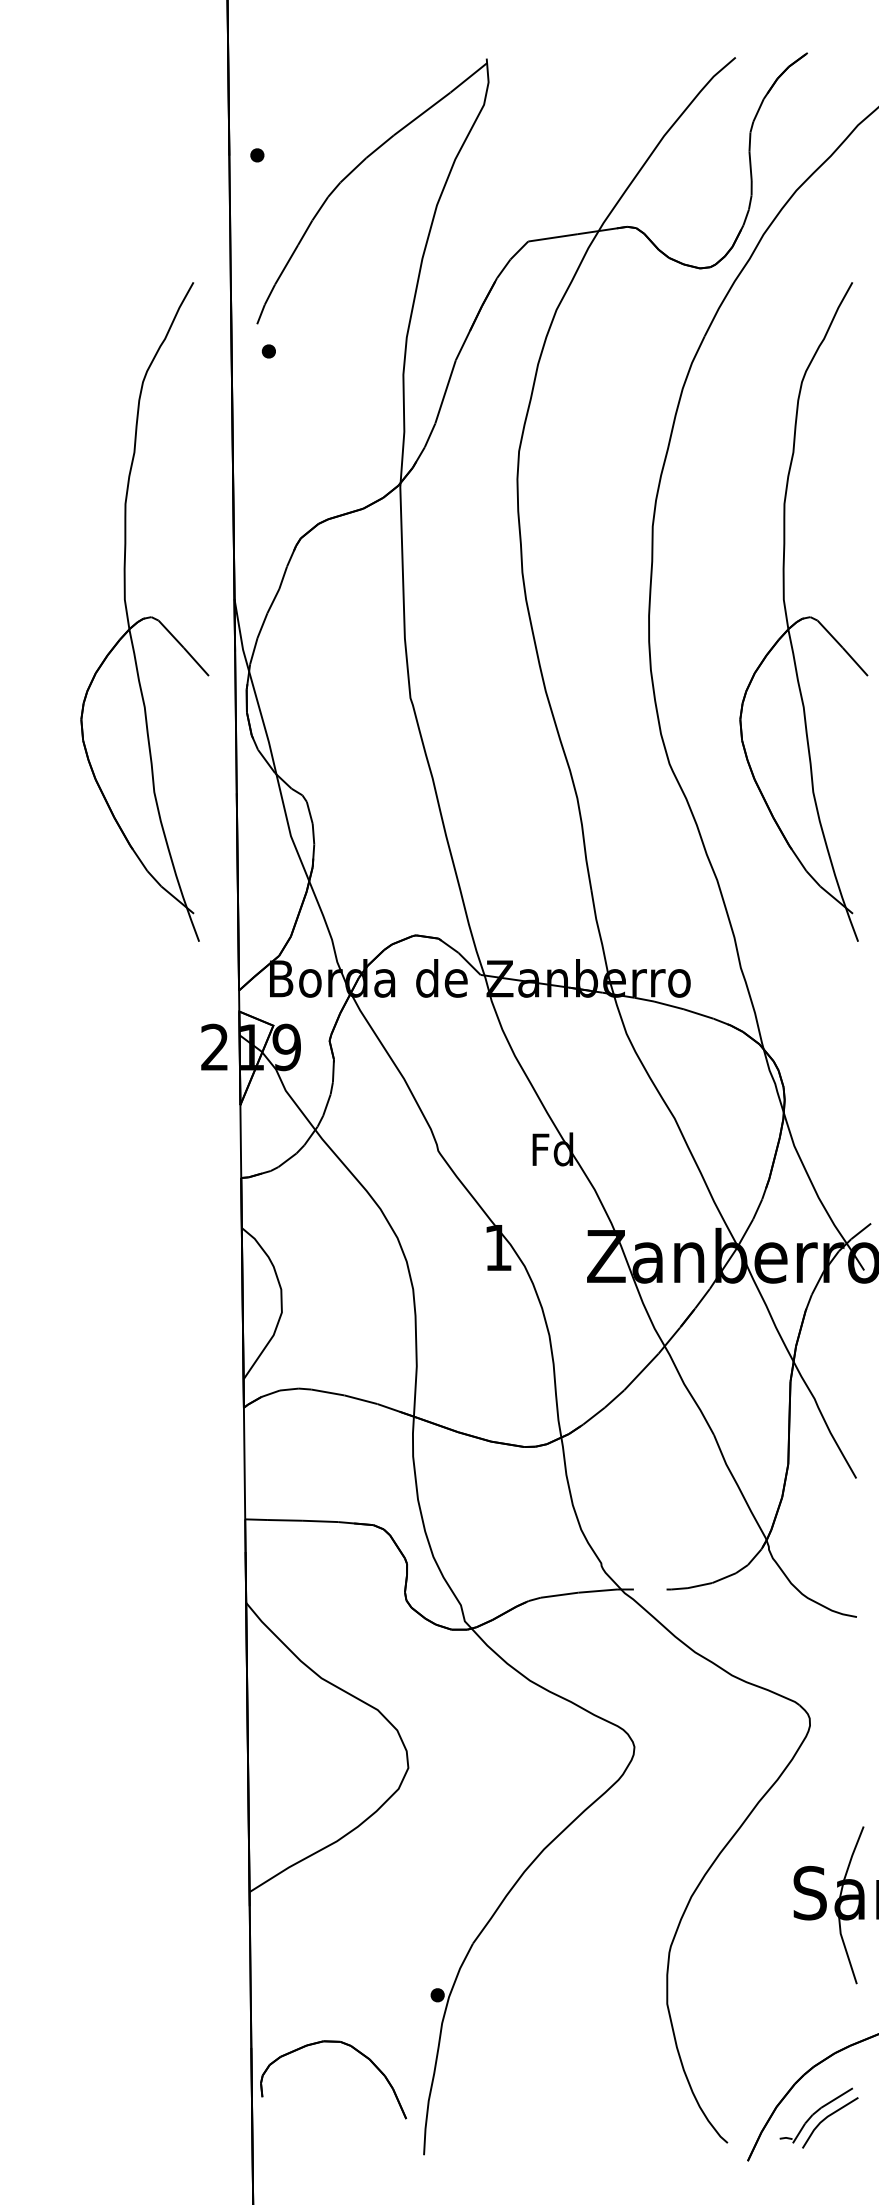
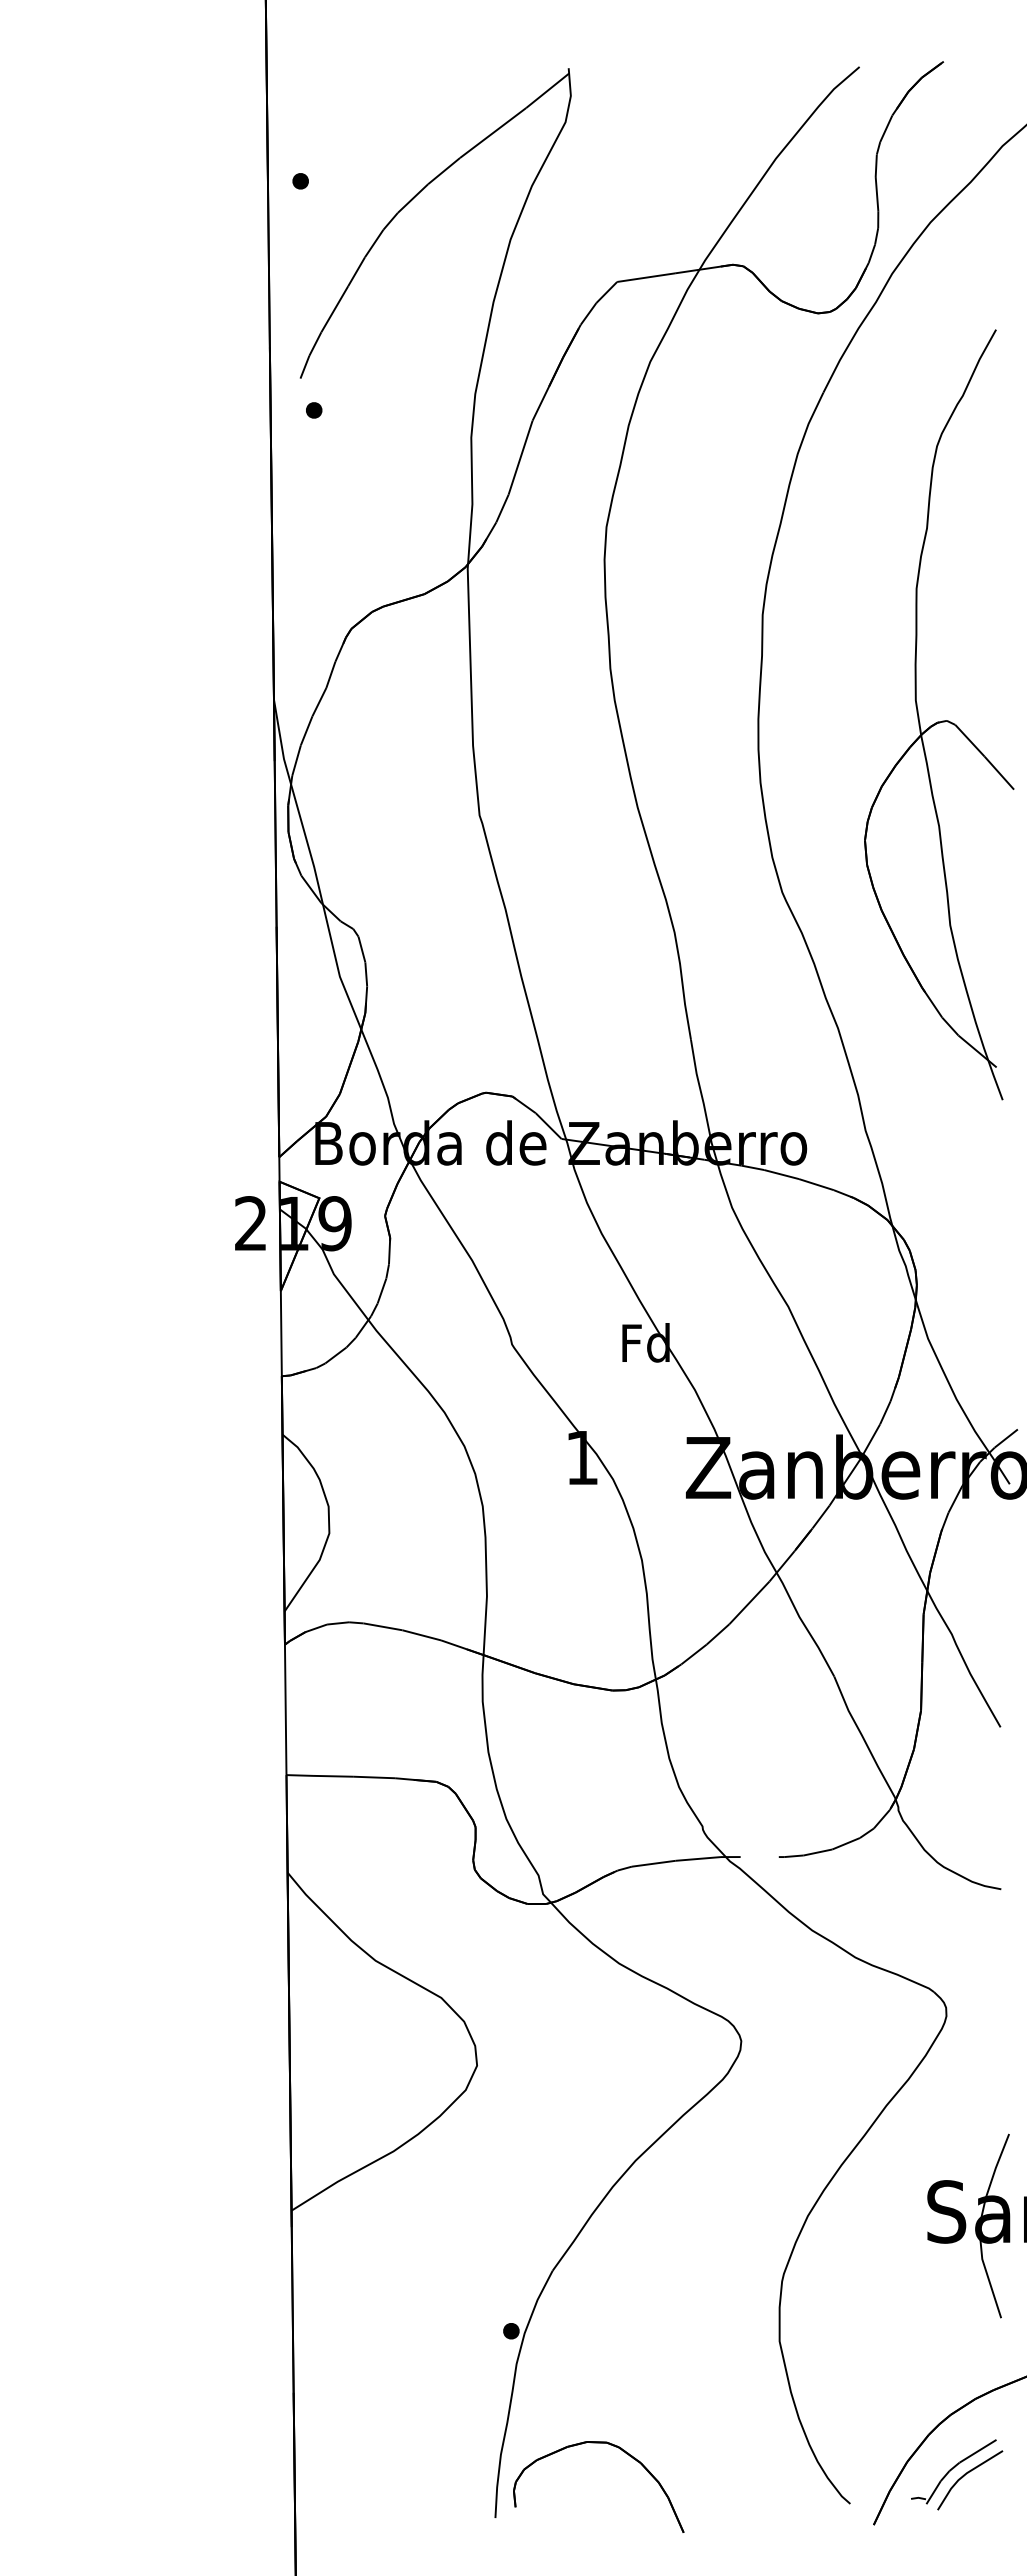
part: (147, 616) -> (172, 720), removed
part: (353, 2049) -> (622, 2451), moved

